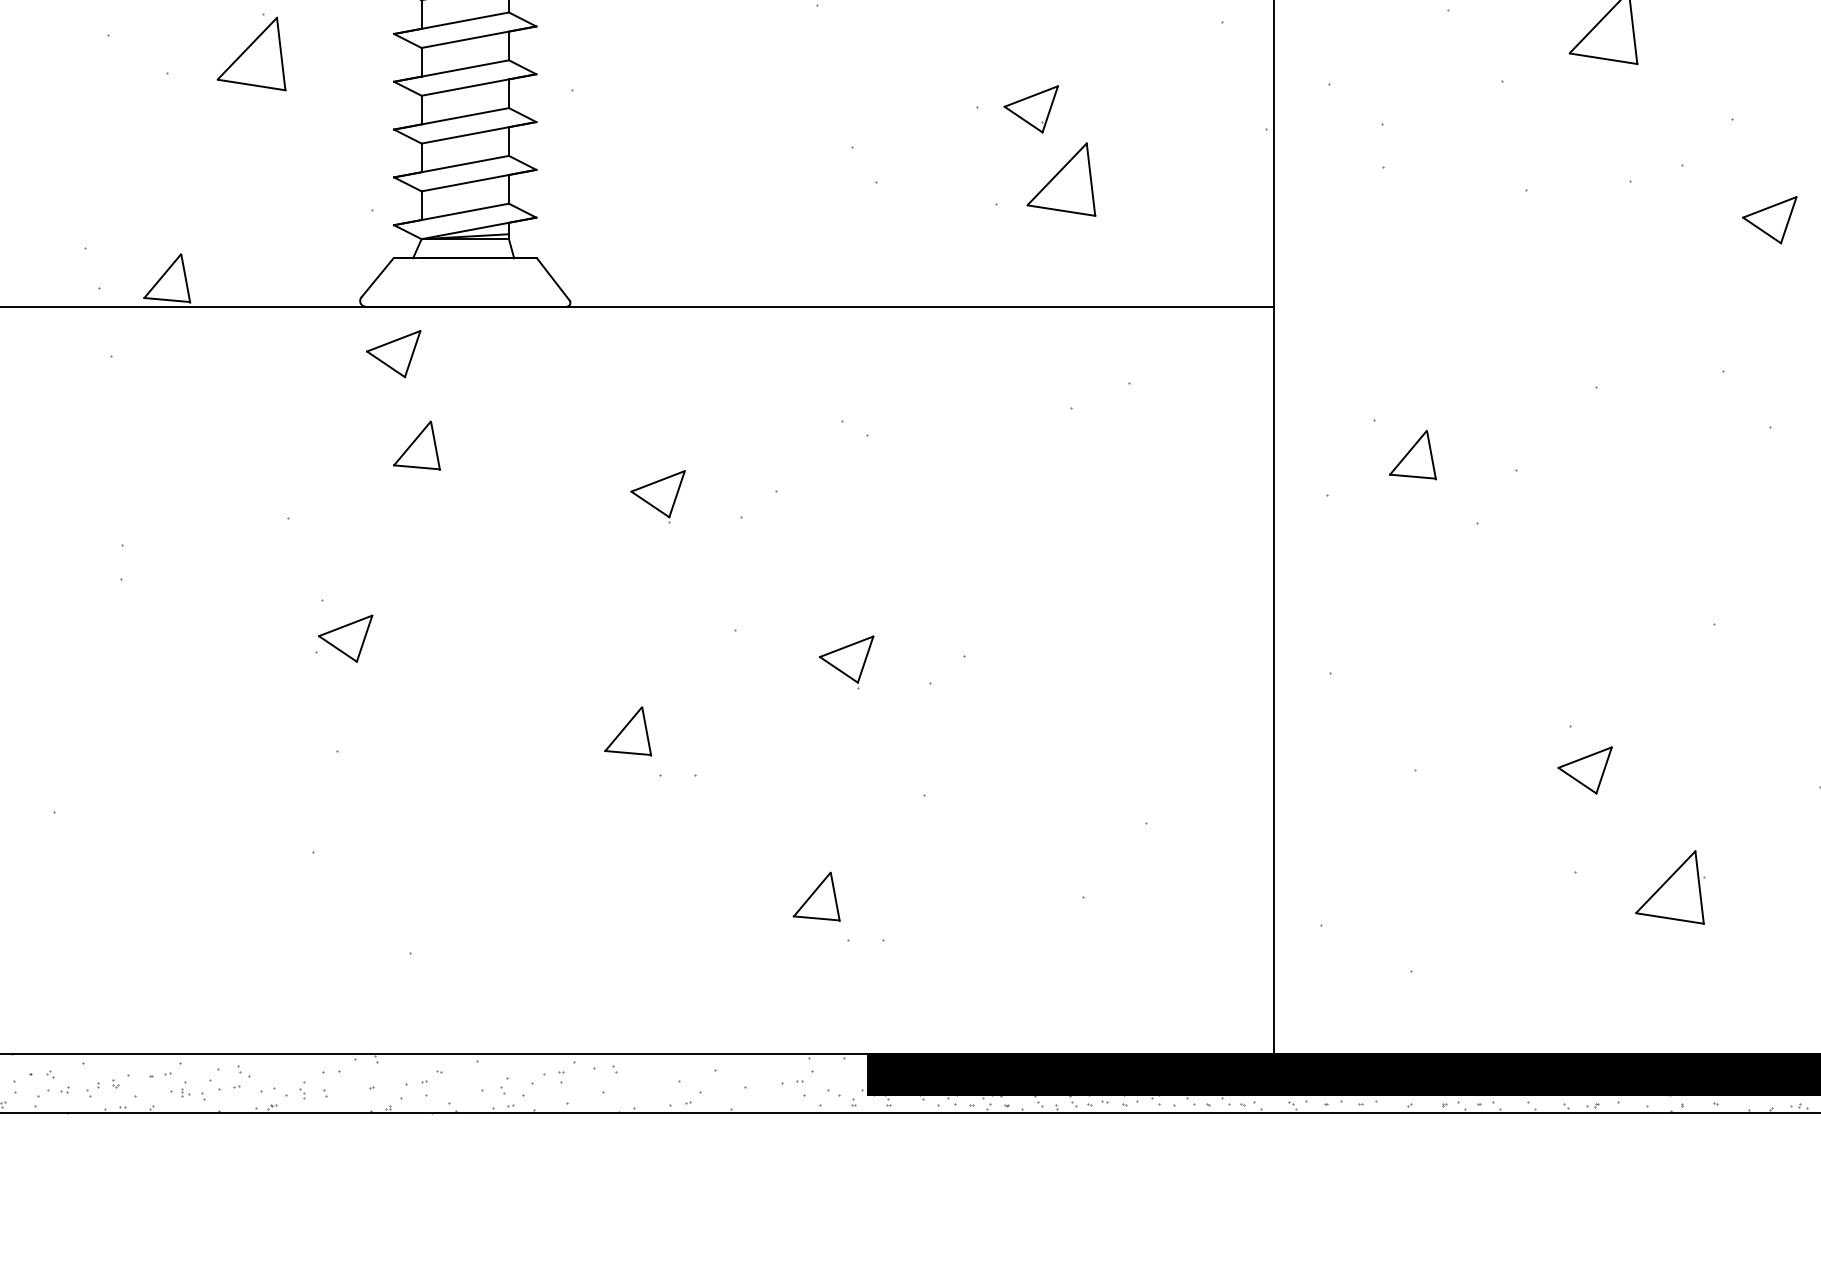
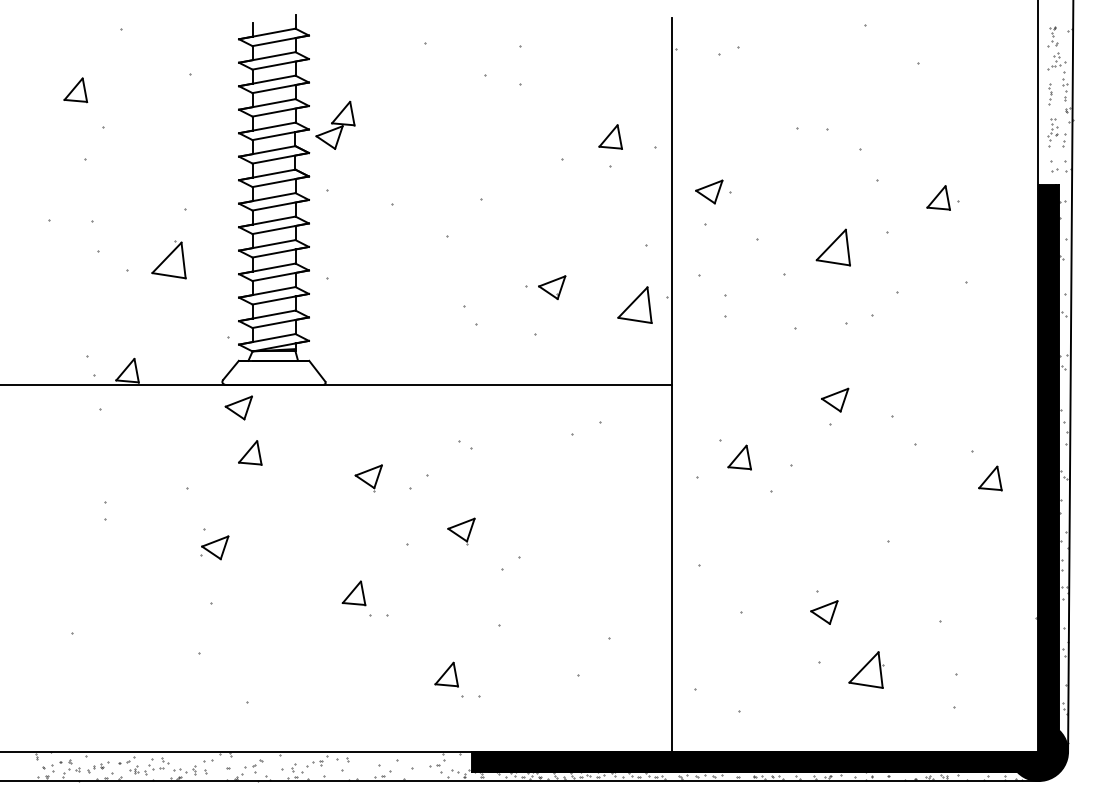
part: (1060, 178) -> (634, 304), moved
part: (1770, 218) -> (835, 399), moved
part: (846, 662) -> (461, 531), moved

